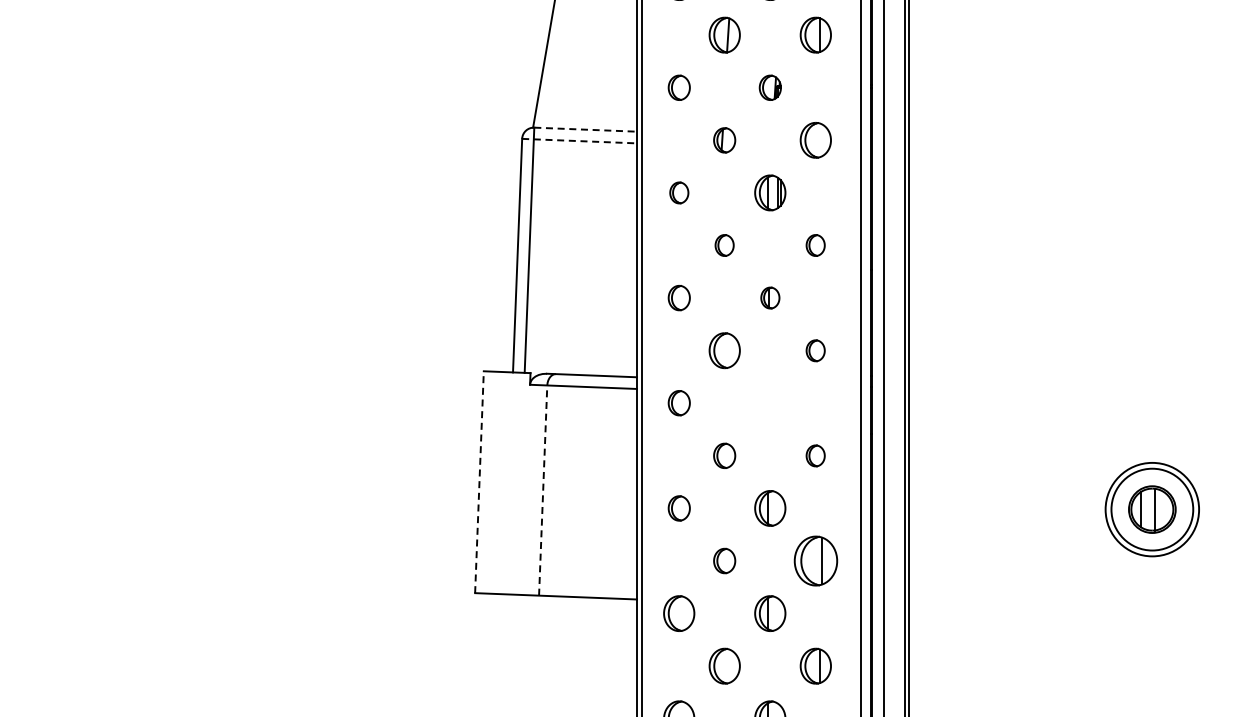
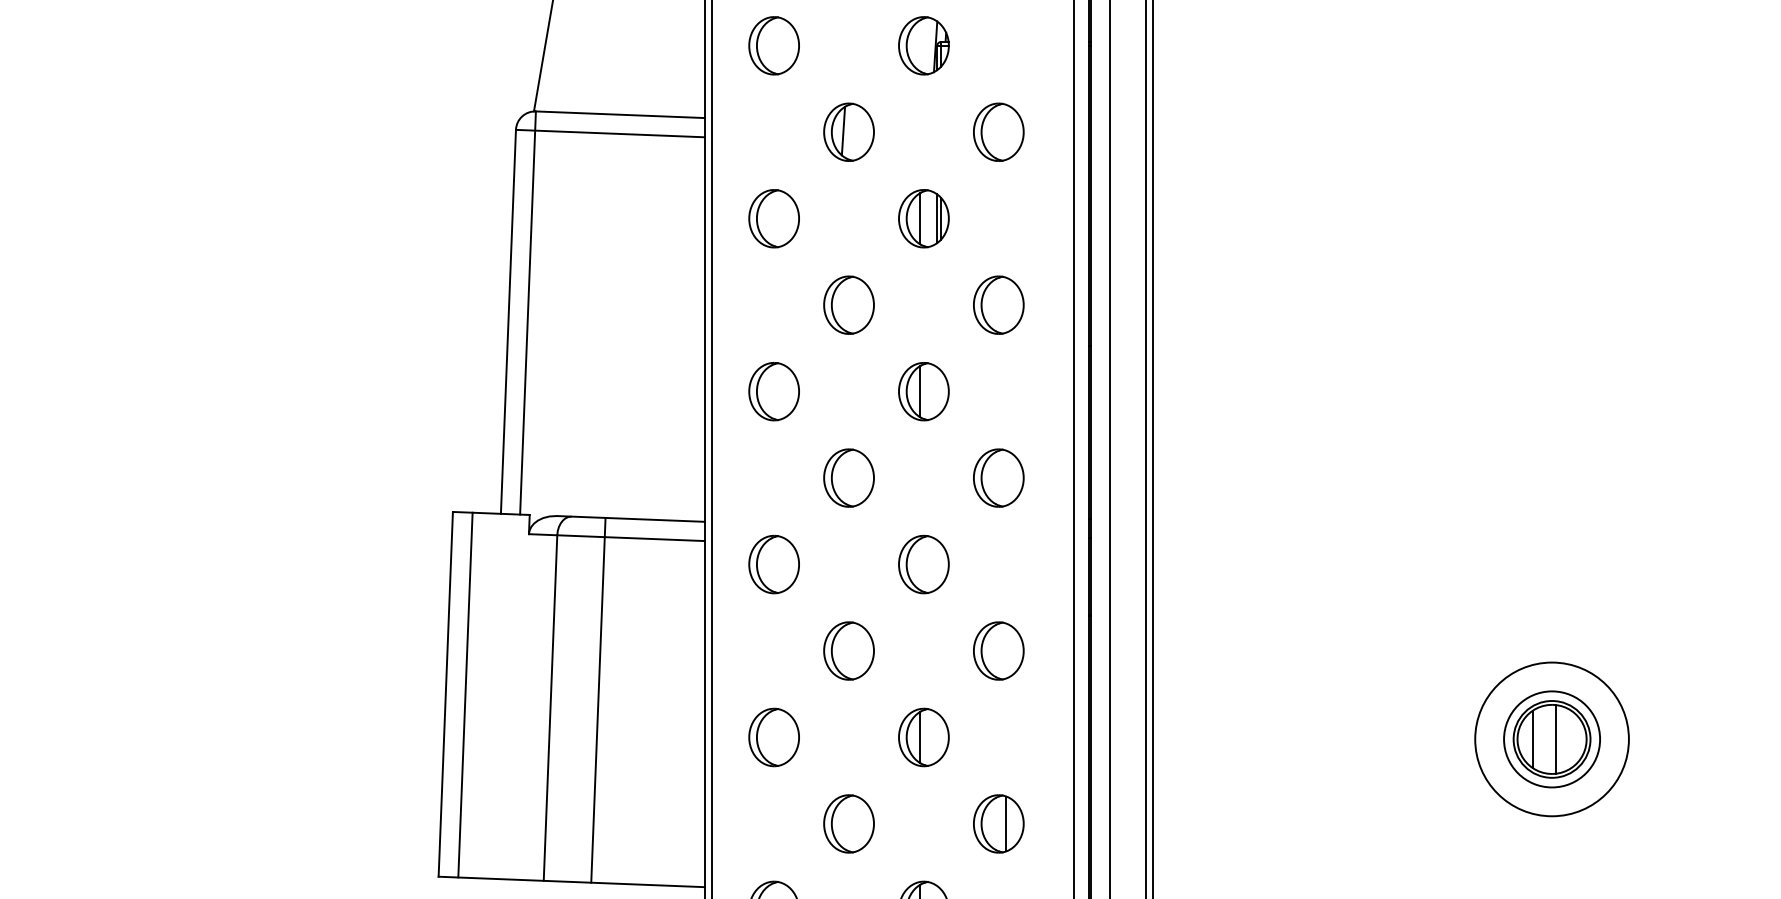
part: (679, 87) -> (774, 45), size x1.43
part: (770, 87) -> (924, 45), size x1.43
line: (586, 129) -> (621, 114), dashed -> solid
part: (724, 140) -> (848, 132), size x1.43
line: (580, 141) -> (611, 134), dashed -> solid
part: (679, 192) -> (774, 218), size x1.67
part: (724, 245) -> (848, 305), size x1.67
part: (815, 245) -> (998, 305), size x1.67
part: (679, 297) -> (774, 390), size x1.43
part: (770, 297) -> (924, 390), size x1.67
part: (815, 350) -> (998, 477), size x1.67
part: (679, 402) -> (774, 563), size x1.43
part: (770, 402) -> (924, 563), added
part: (724, 455) -> (848, 650), size x1.43
part: (815, 455) -> (998, 650), size x1.67
line: (479, 481) -> (445, 693), dashed -> solid
line: (491, 482) -> (465, 694), added
line: (571, 485) -> (597, 699), added
line: (543, 490) -> (551, 707), dashed -> solid
part: (679, 508) -> (774, 737), size x1.43
circle: (1152, 509) -> (1552, 739), size x0.71
part: (724, 560) -> (848, 823), size x1.43
part: (815, 560) -> (998, 823), size x0.71

